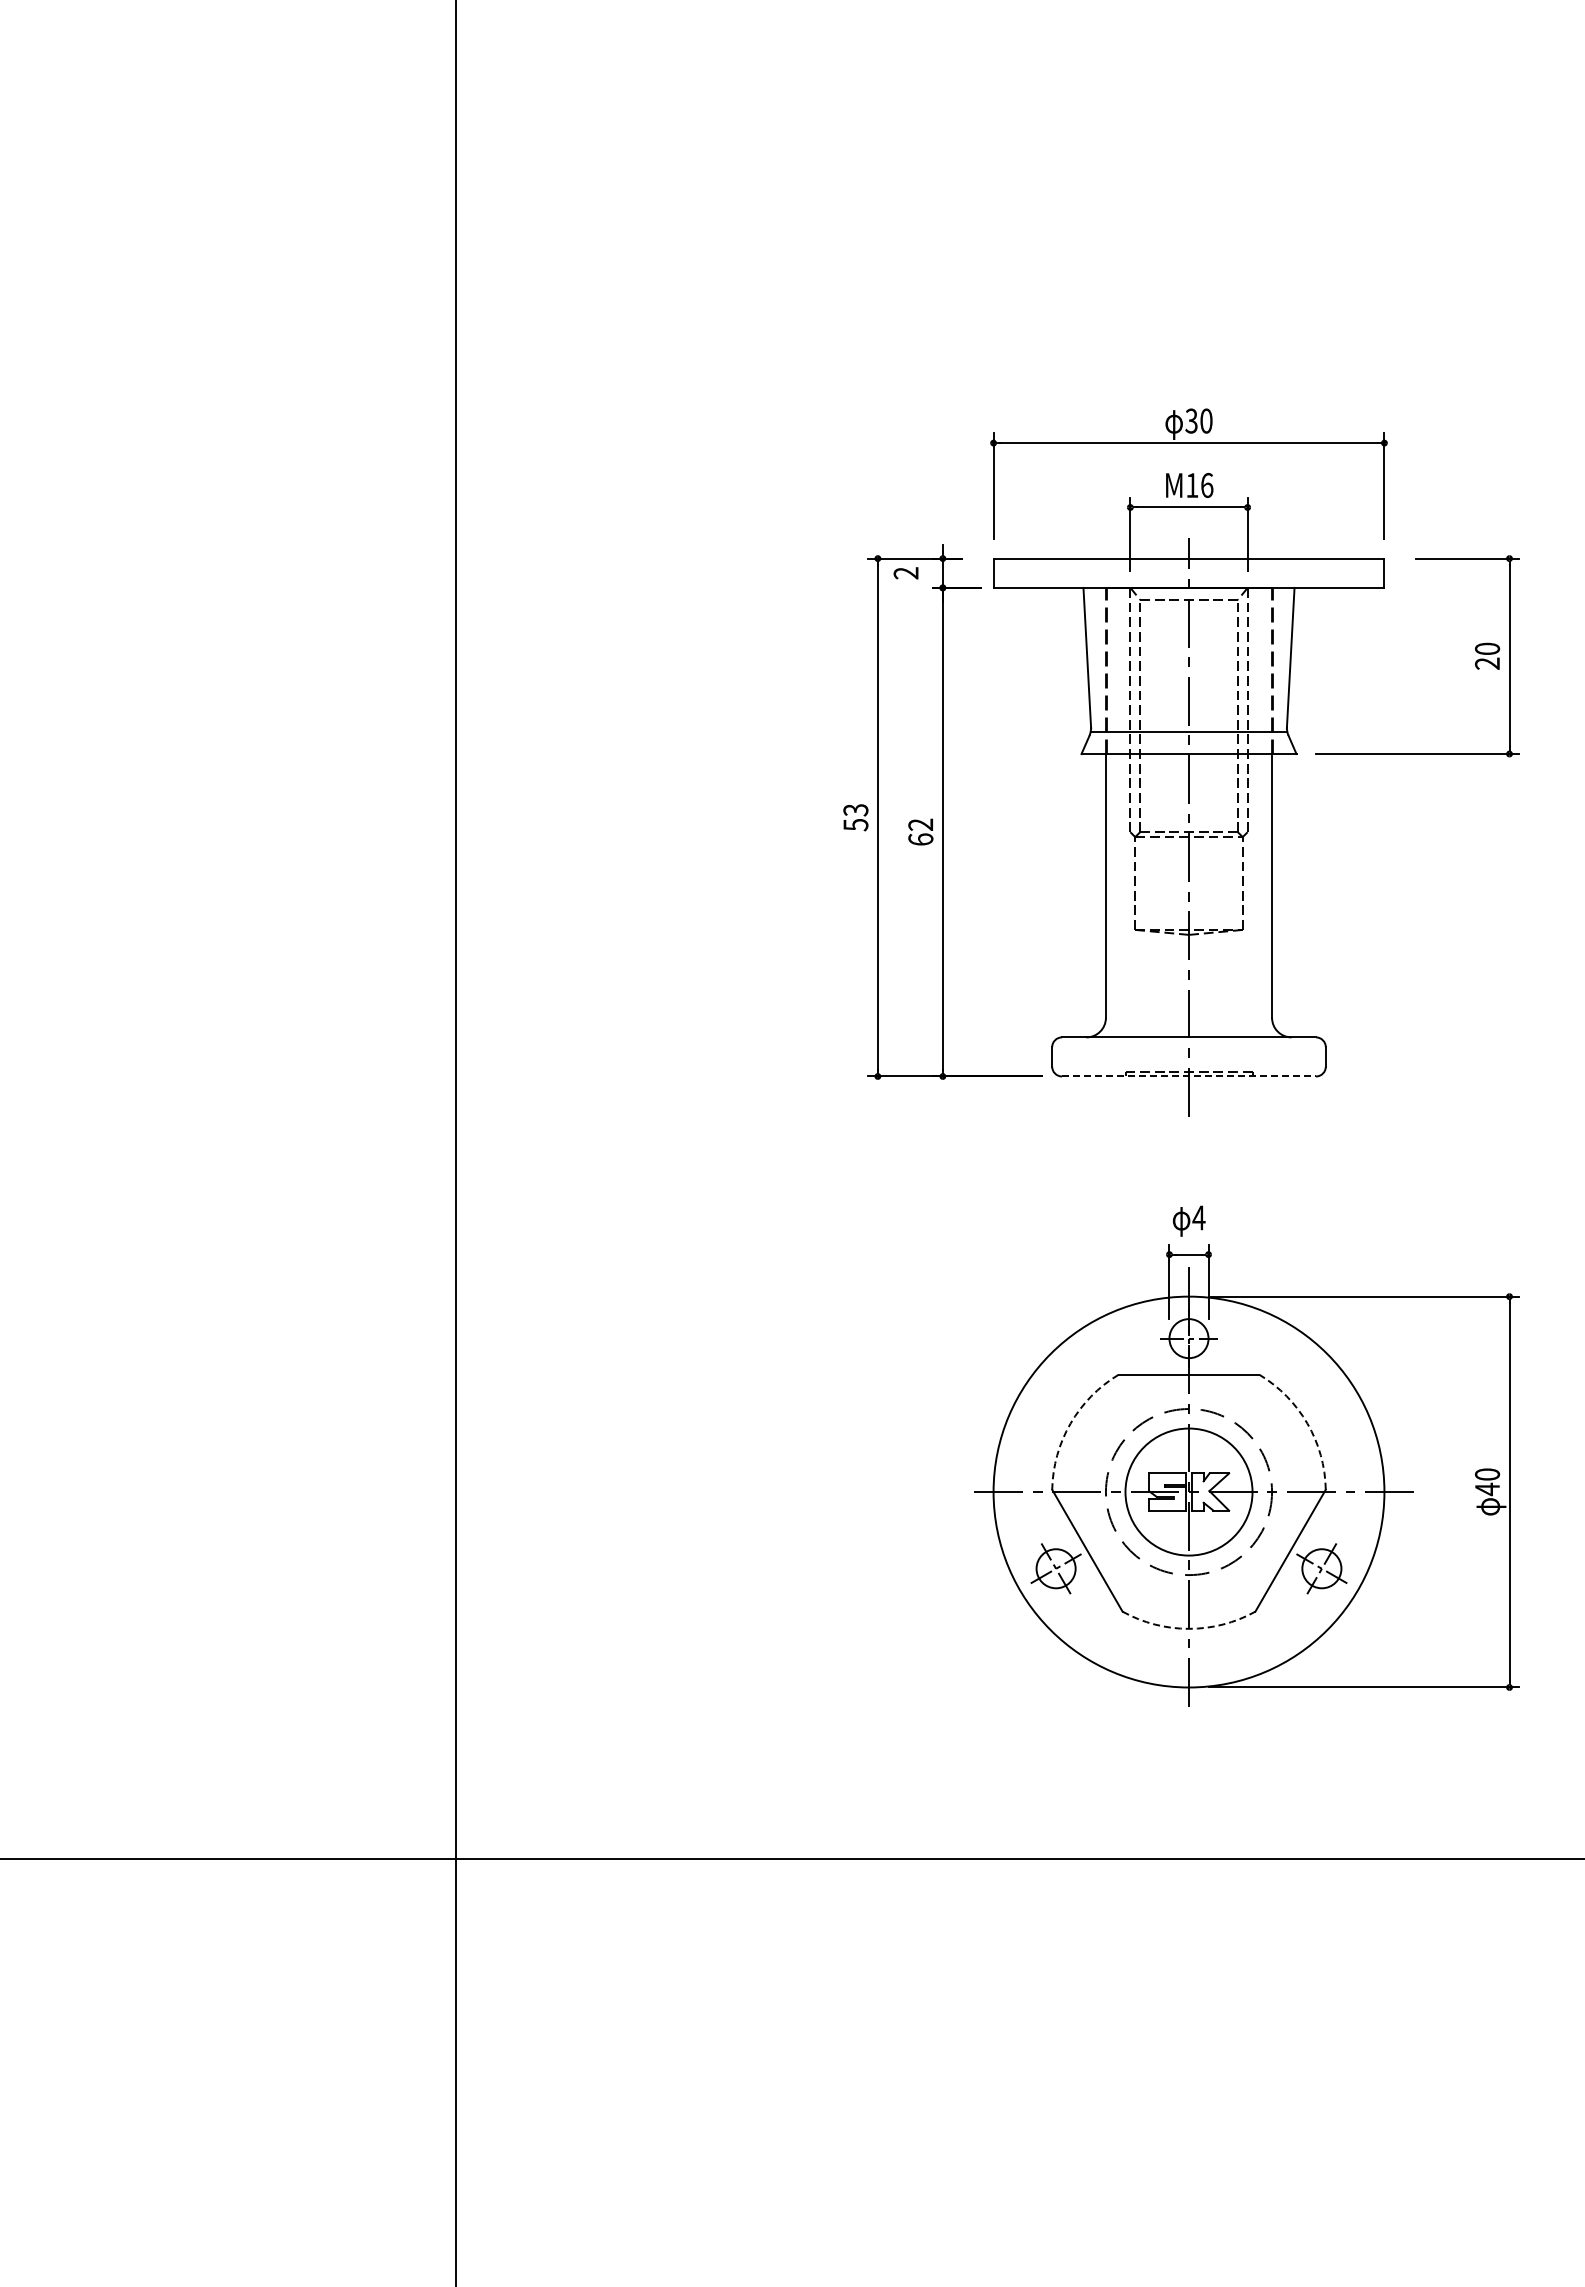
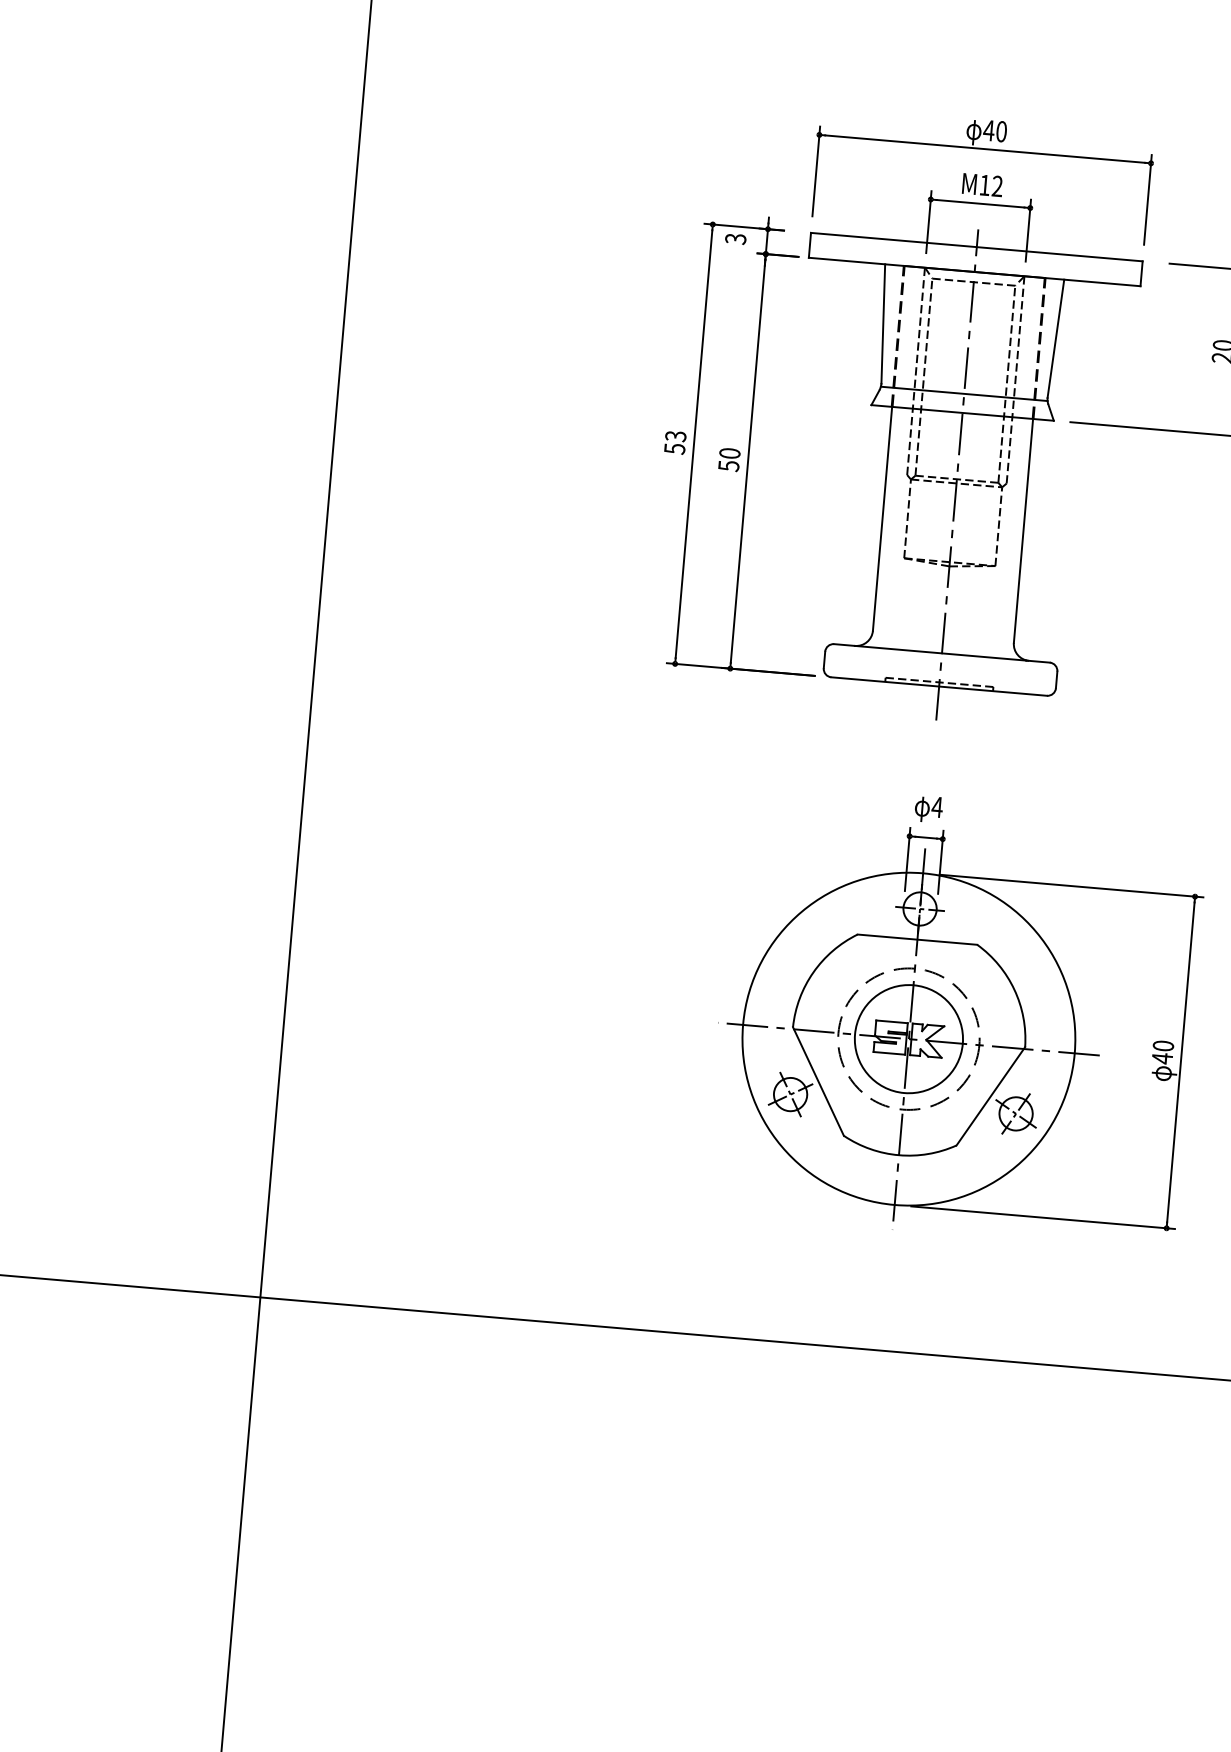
text: (1191, 420) -> (988, 130), 30 -> 40
text: (1207, 485) -> (997, 186), M16 -> M12
text: (906, 573) -> (736, 239), 2 -> 3
text: (920, 832) -> (729, 459), 62 -> 50
line: (1189, 1076) -> (939, 686), dashed -> solid
arc: (1070, 1423) -> (813, 972), dashed -> solid
arc: (1307, 1423) -> (1014, 989), dashed -> solid
arc: (1189, 1628) -> (899, 1154), dashed -> solid

